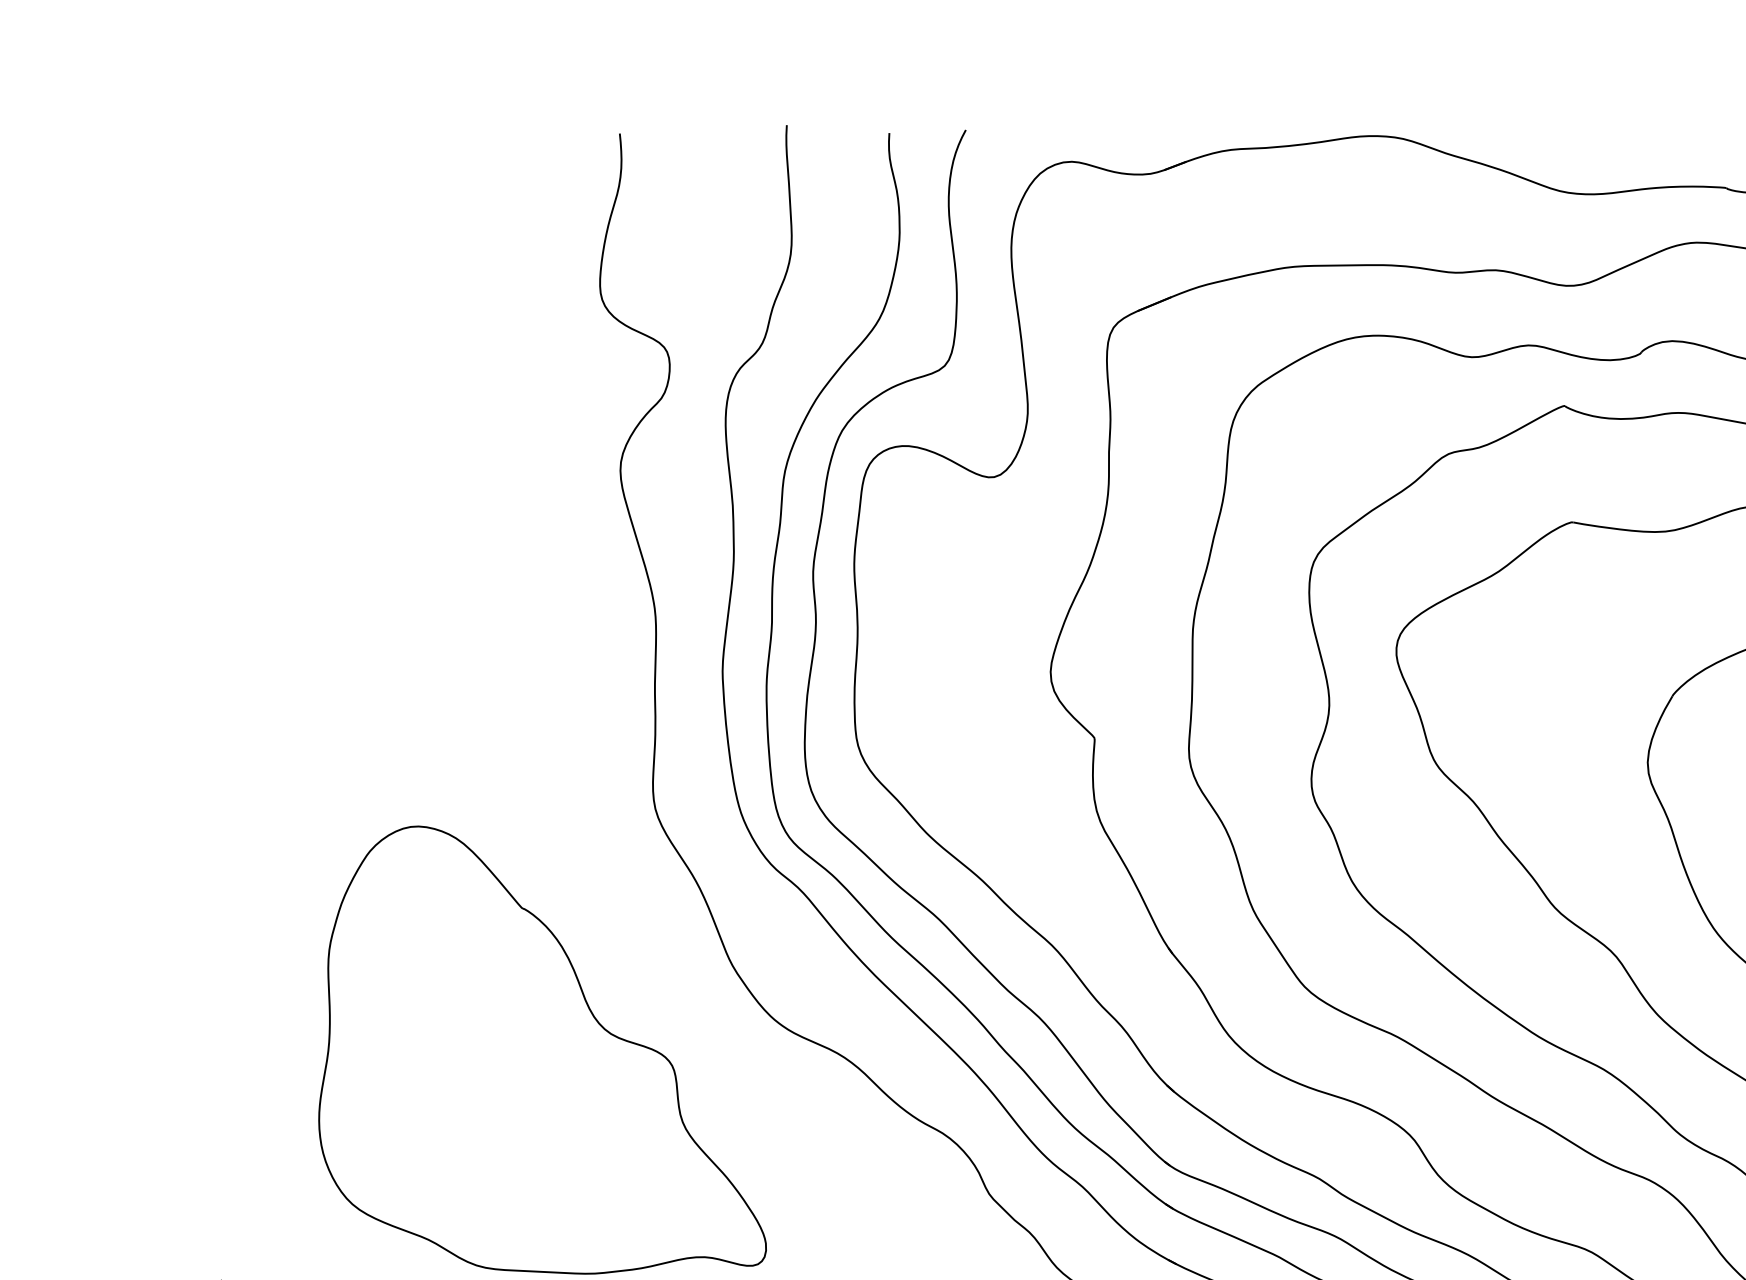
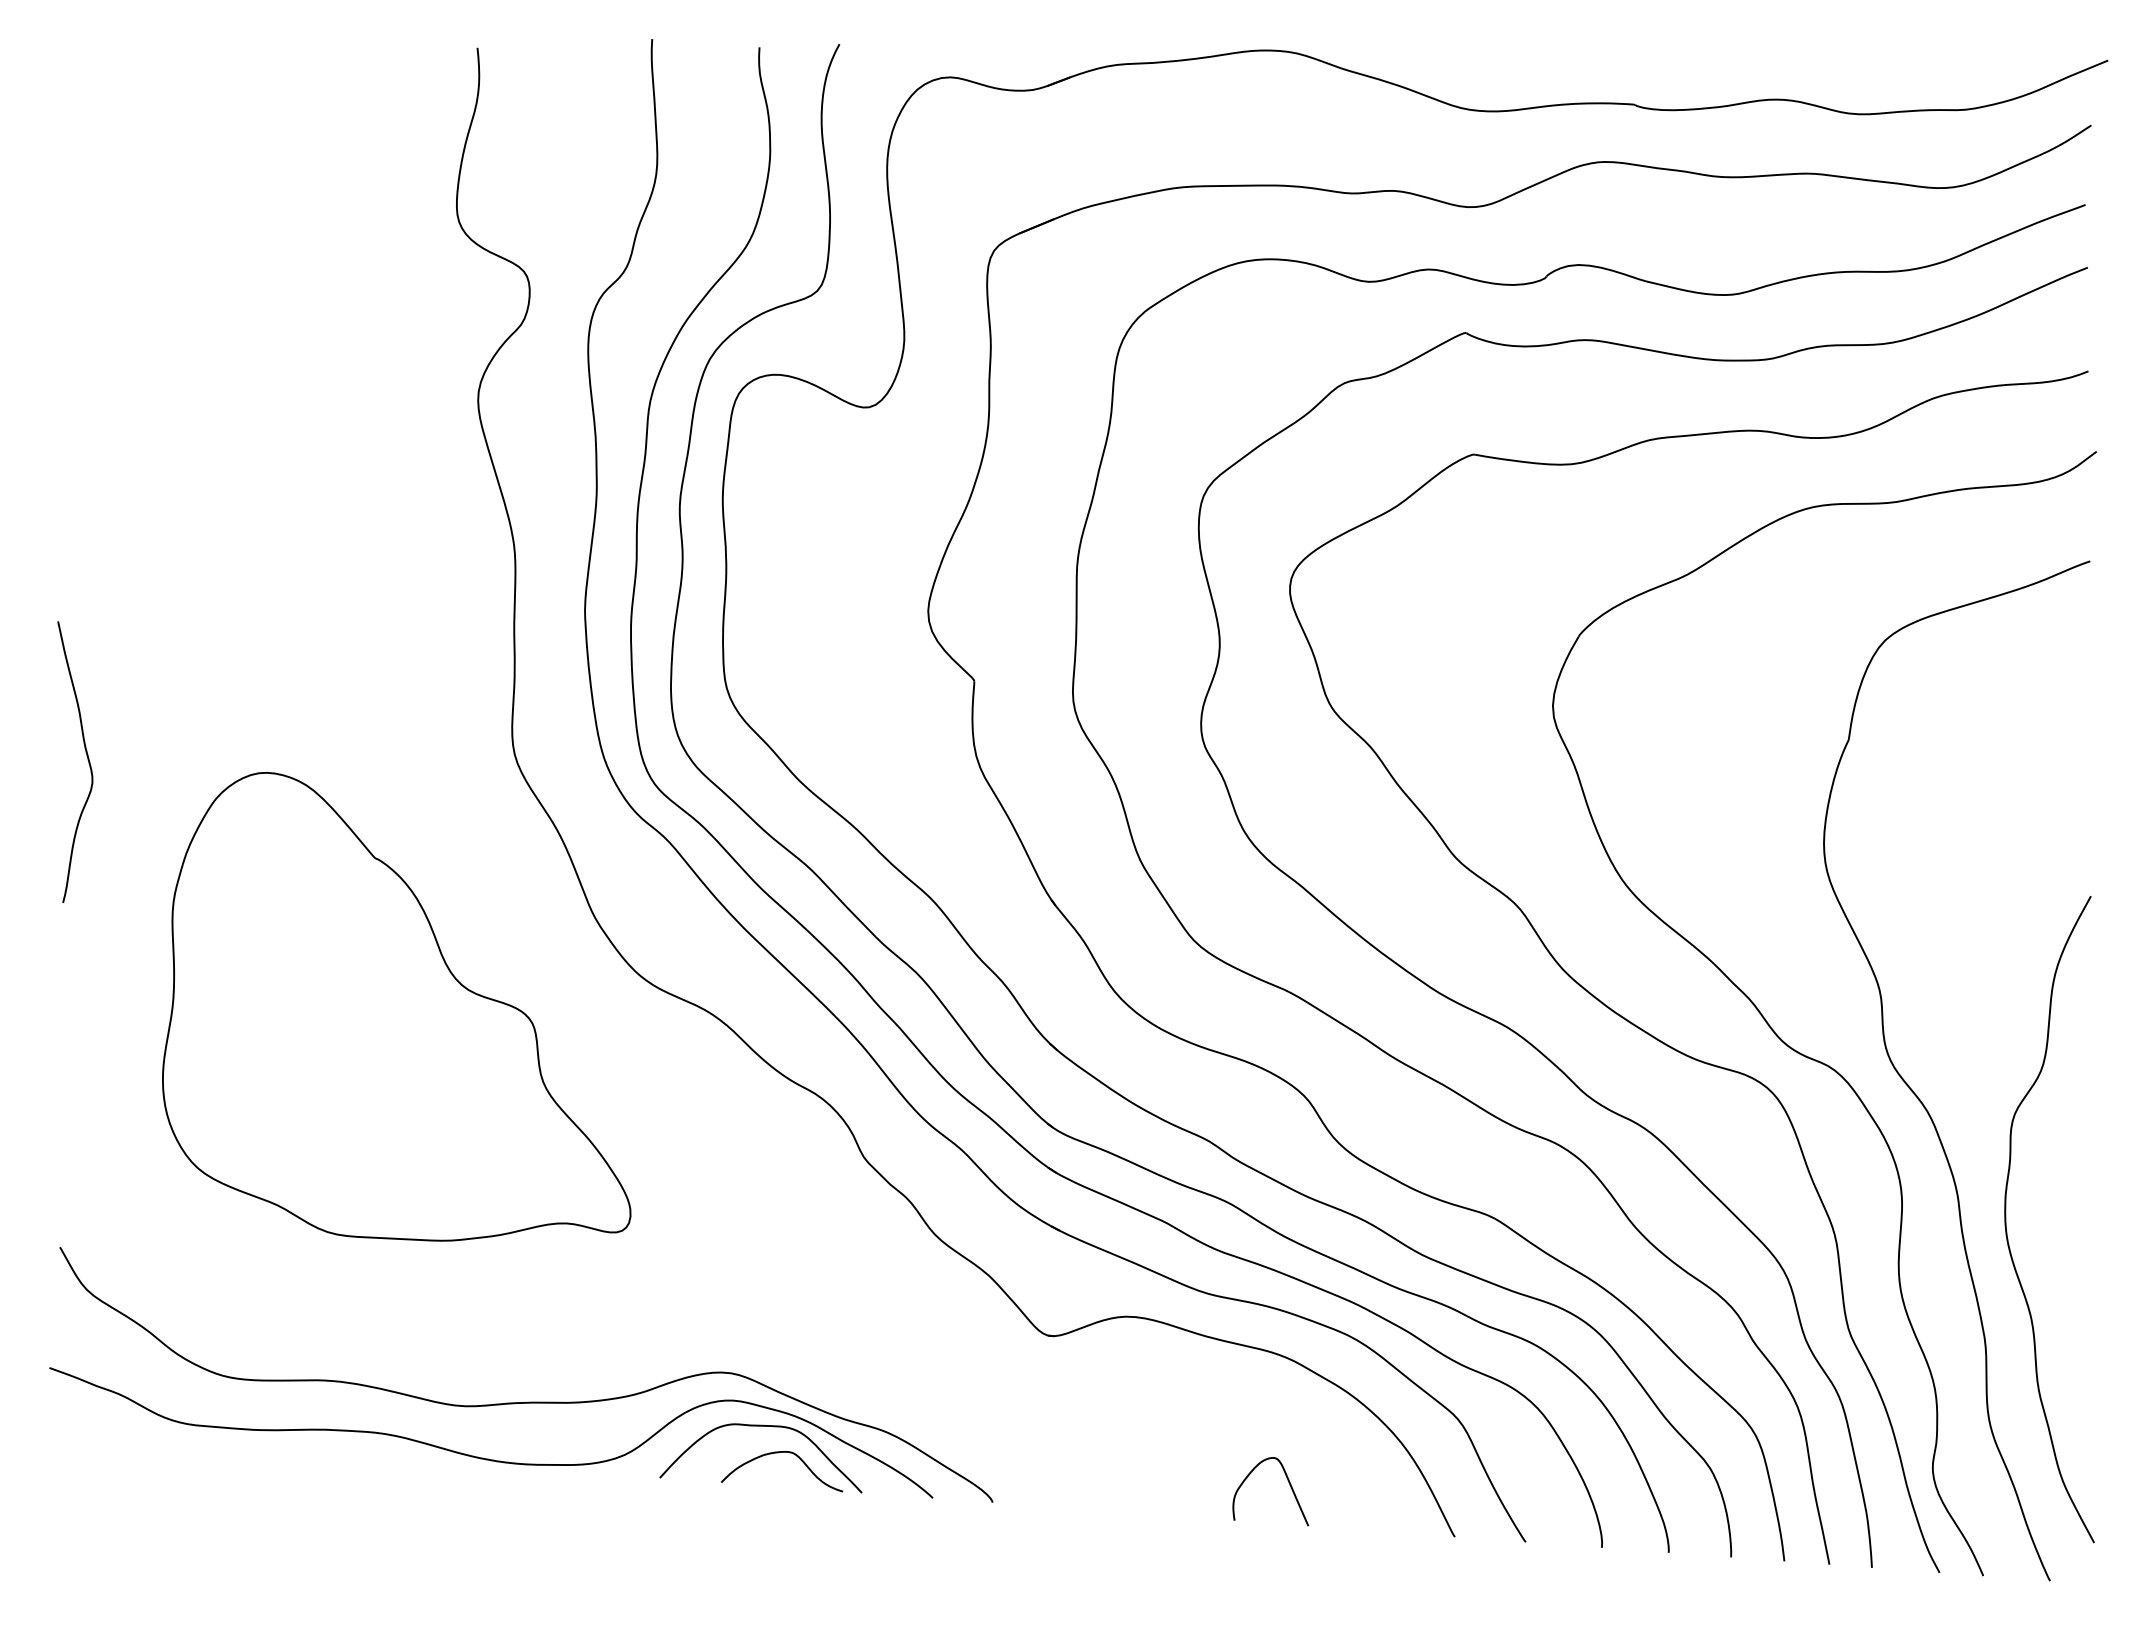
curve: (247, 814) -> (87, 760), added

